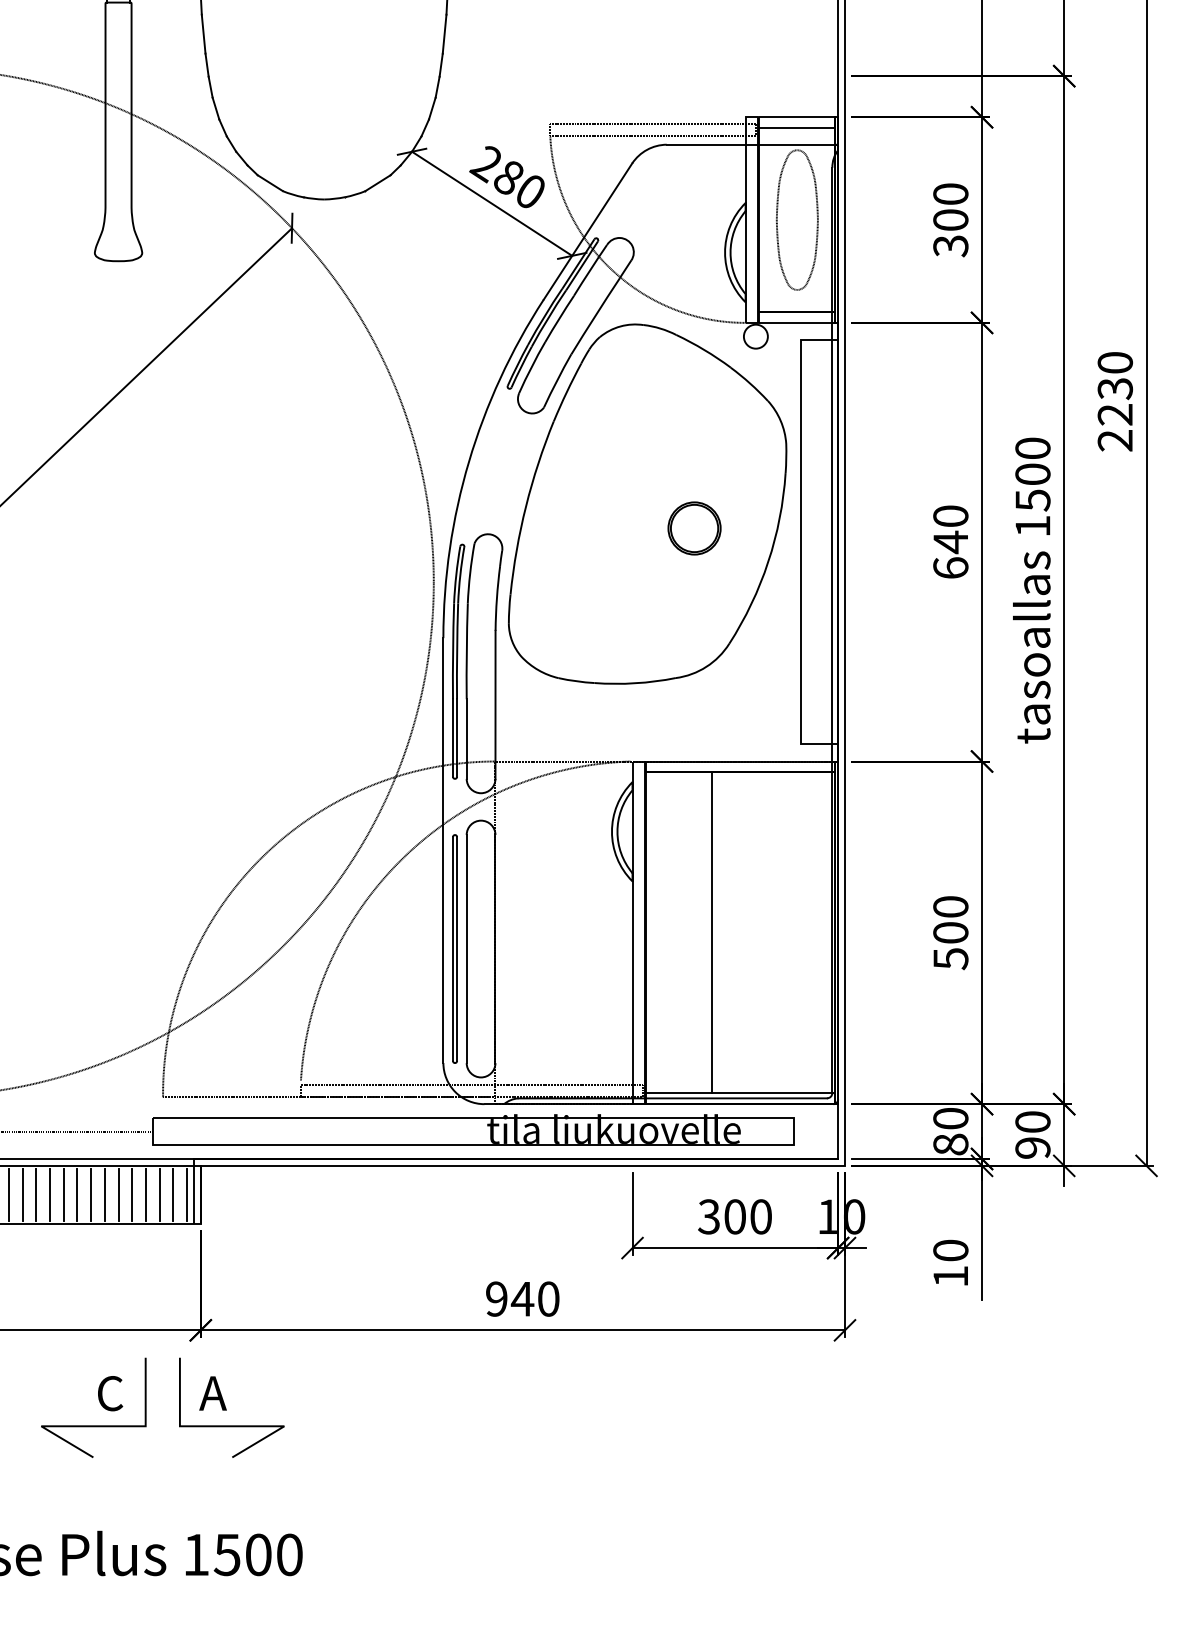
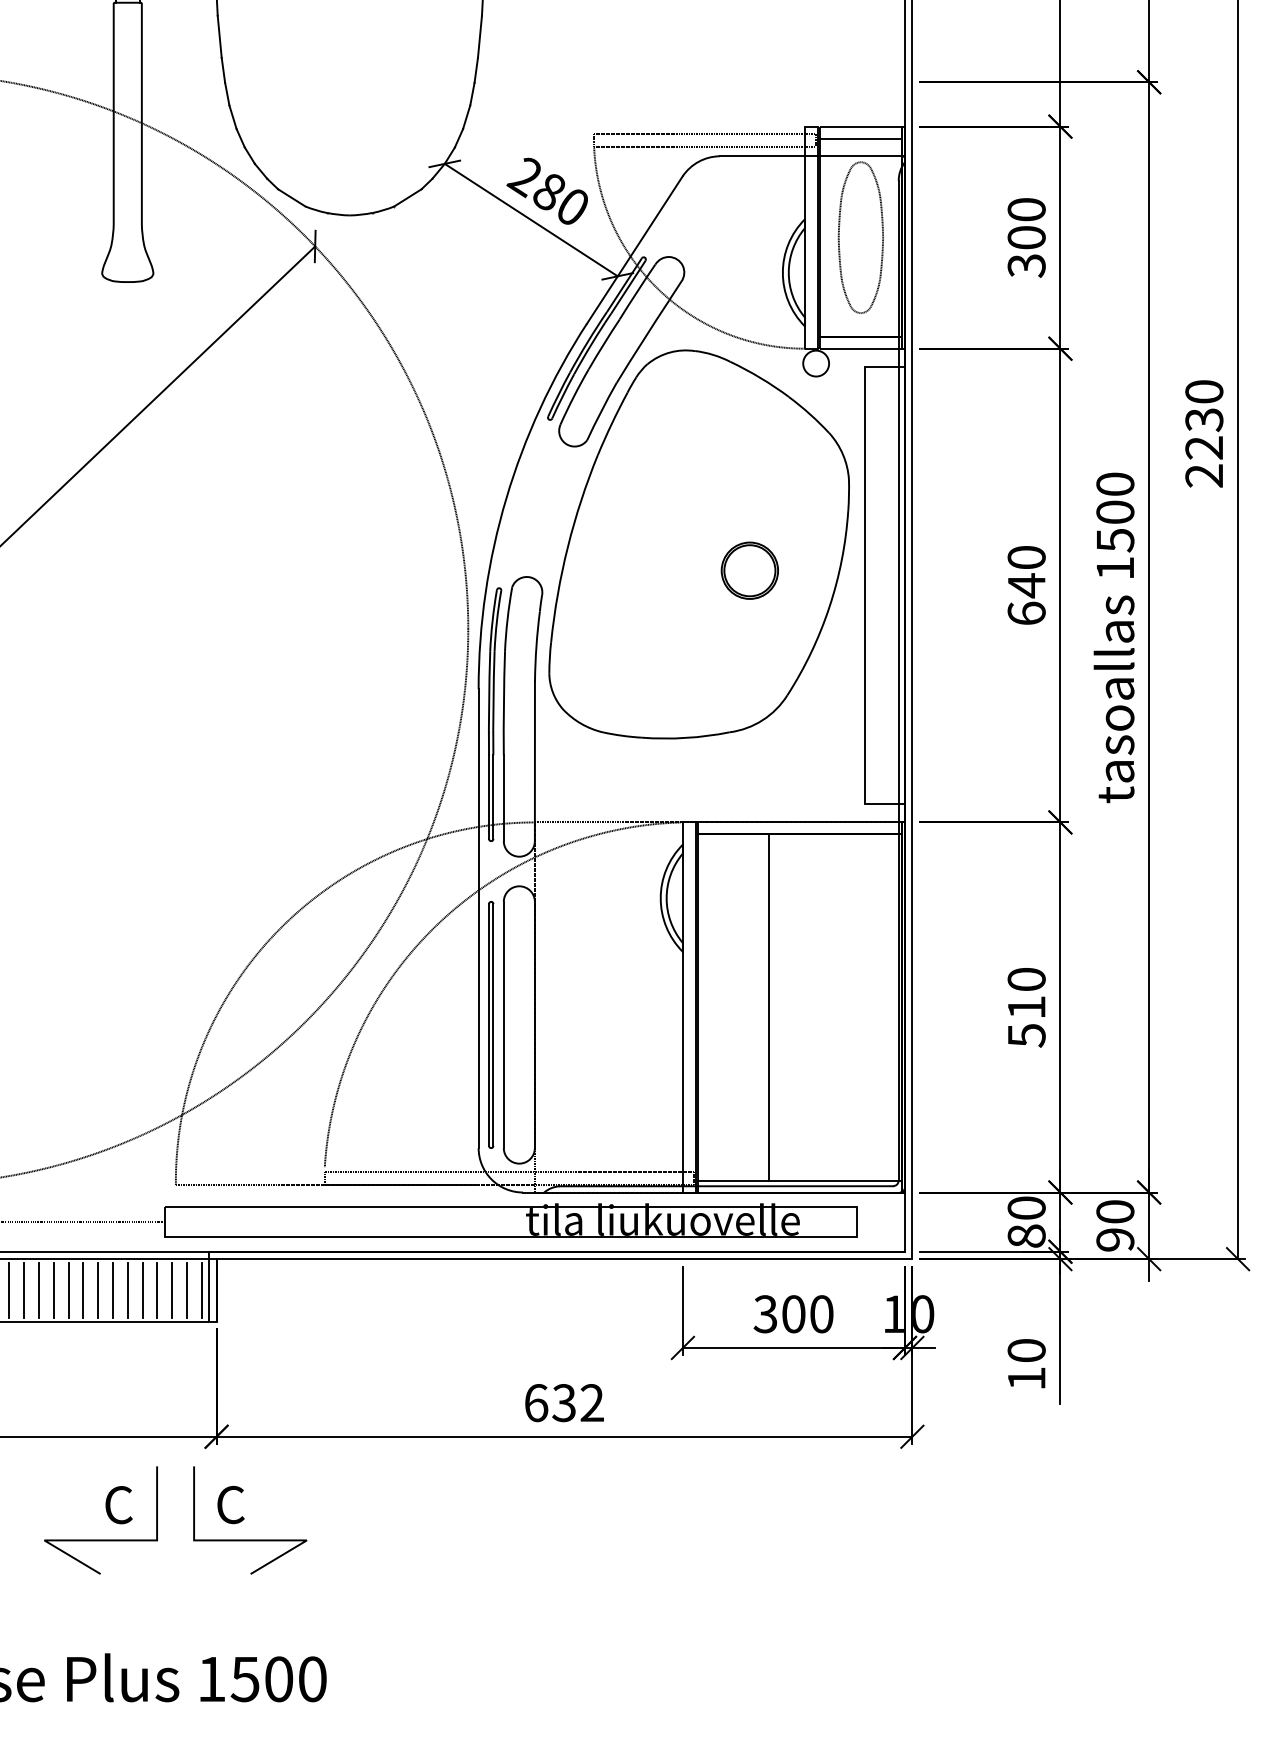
text: (950, 932) -> (1026, 1007), 500 -> 510
text: (521, 1299) -> (563, 1403), 940 -> 632
text: (212, 1393) -> (229, 1504), A -> C

